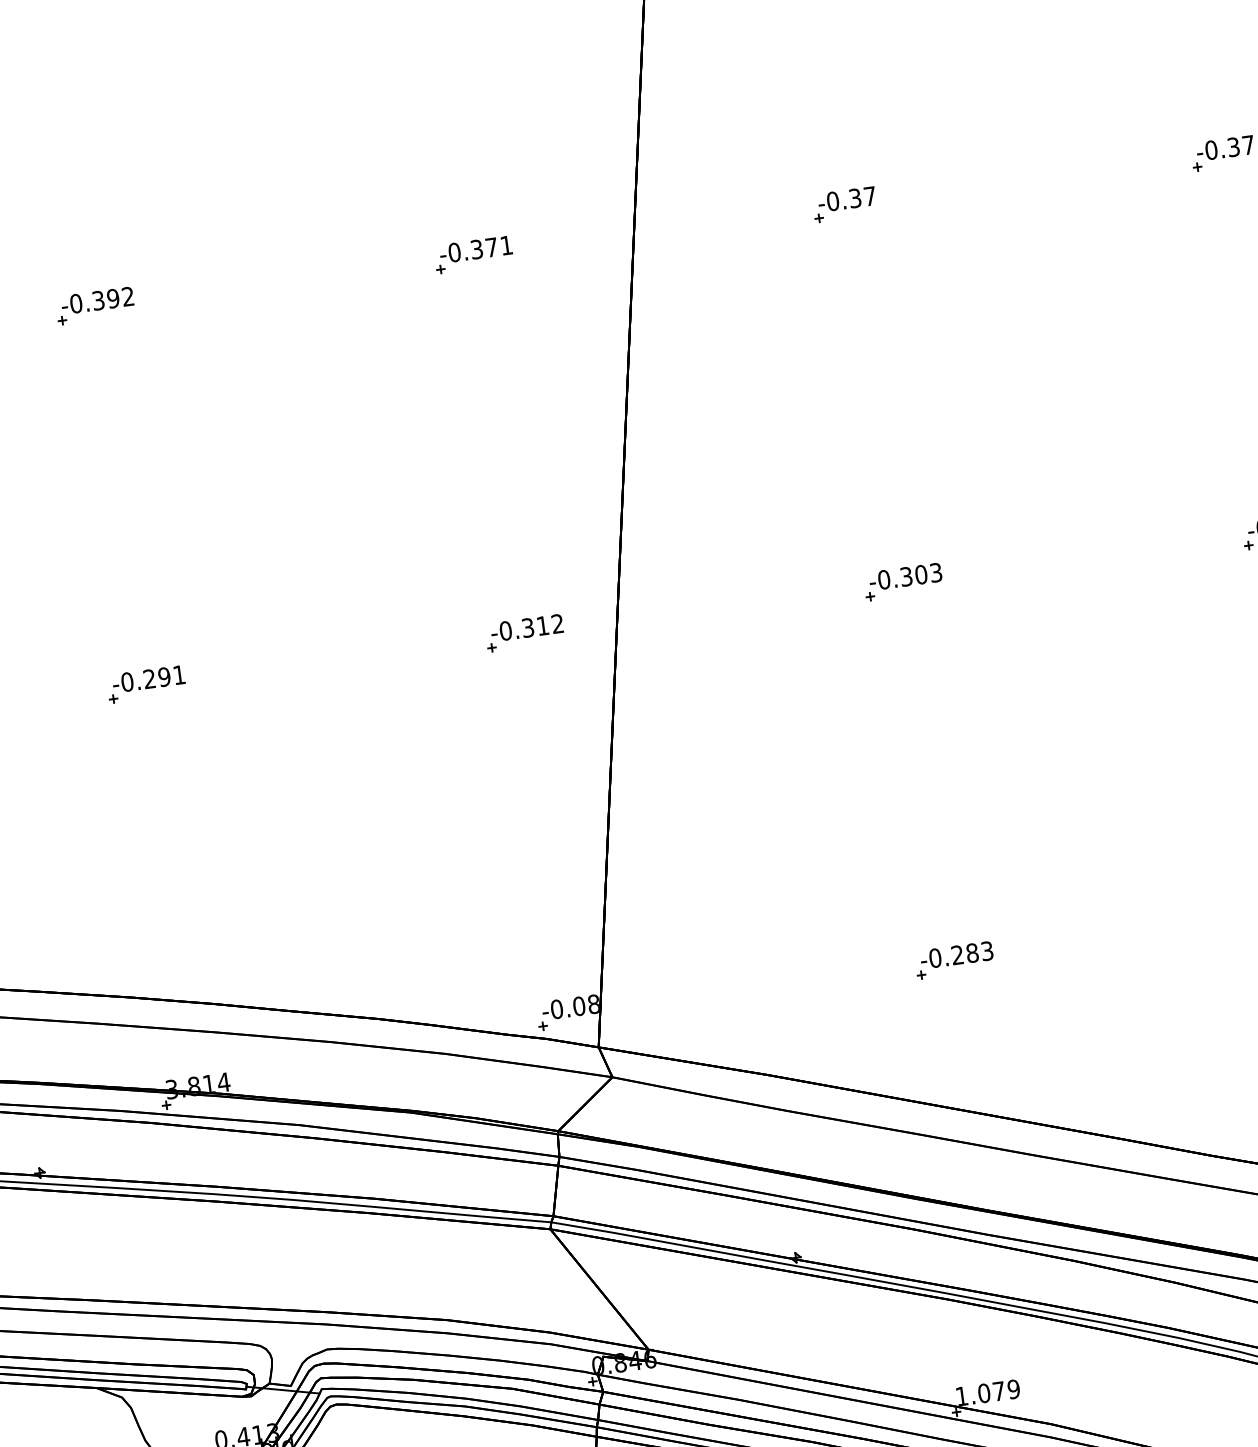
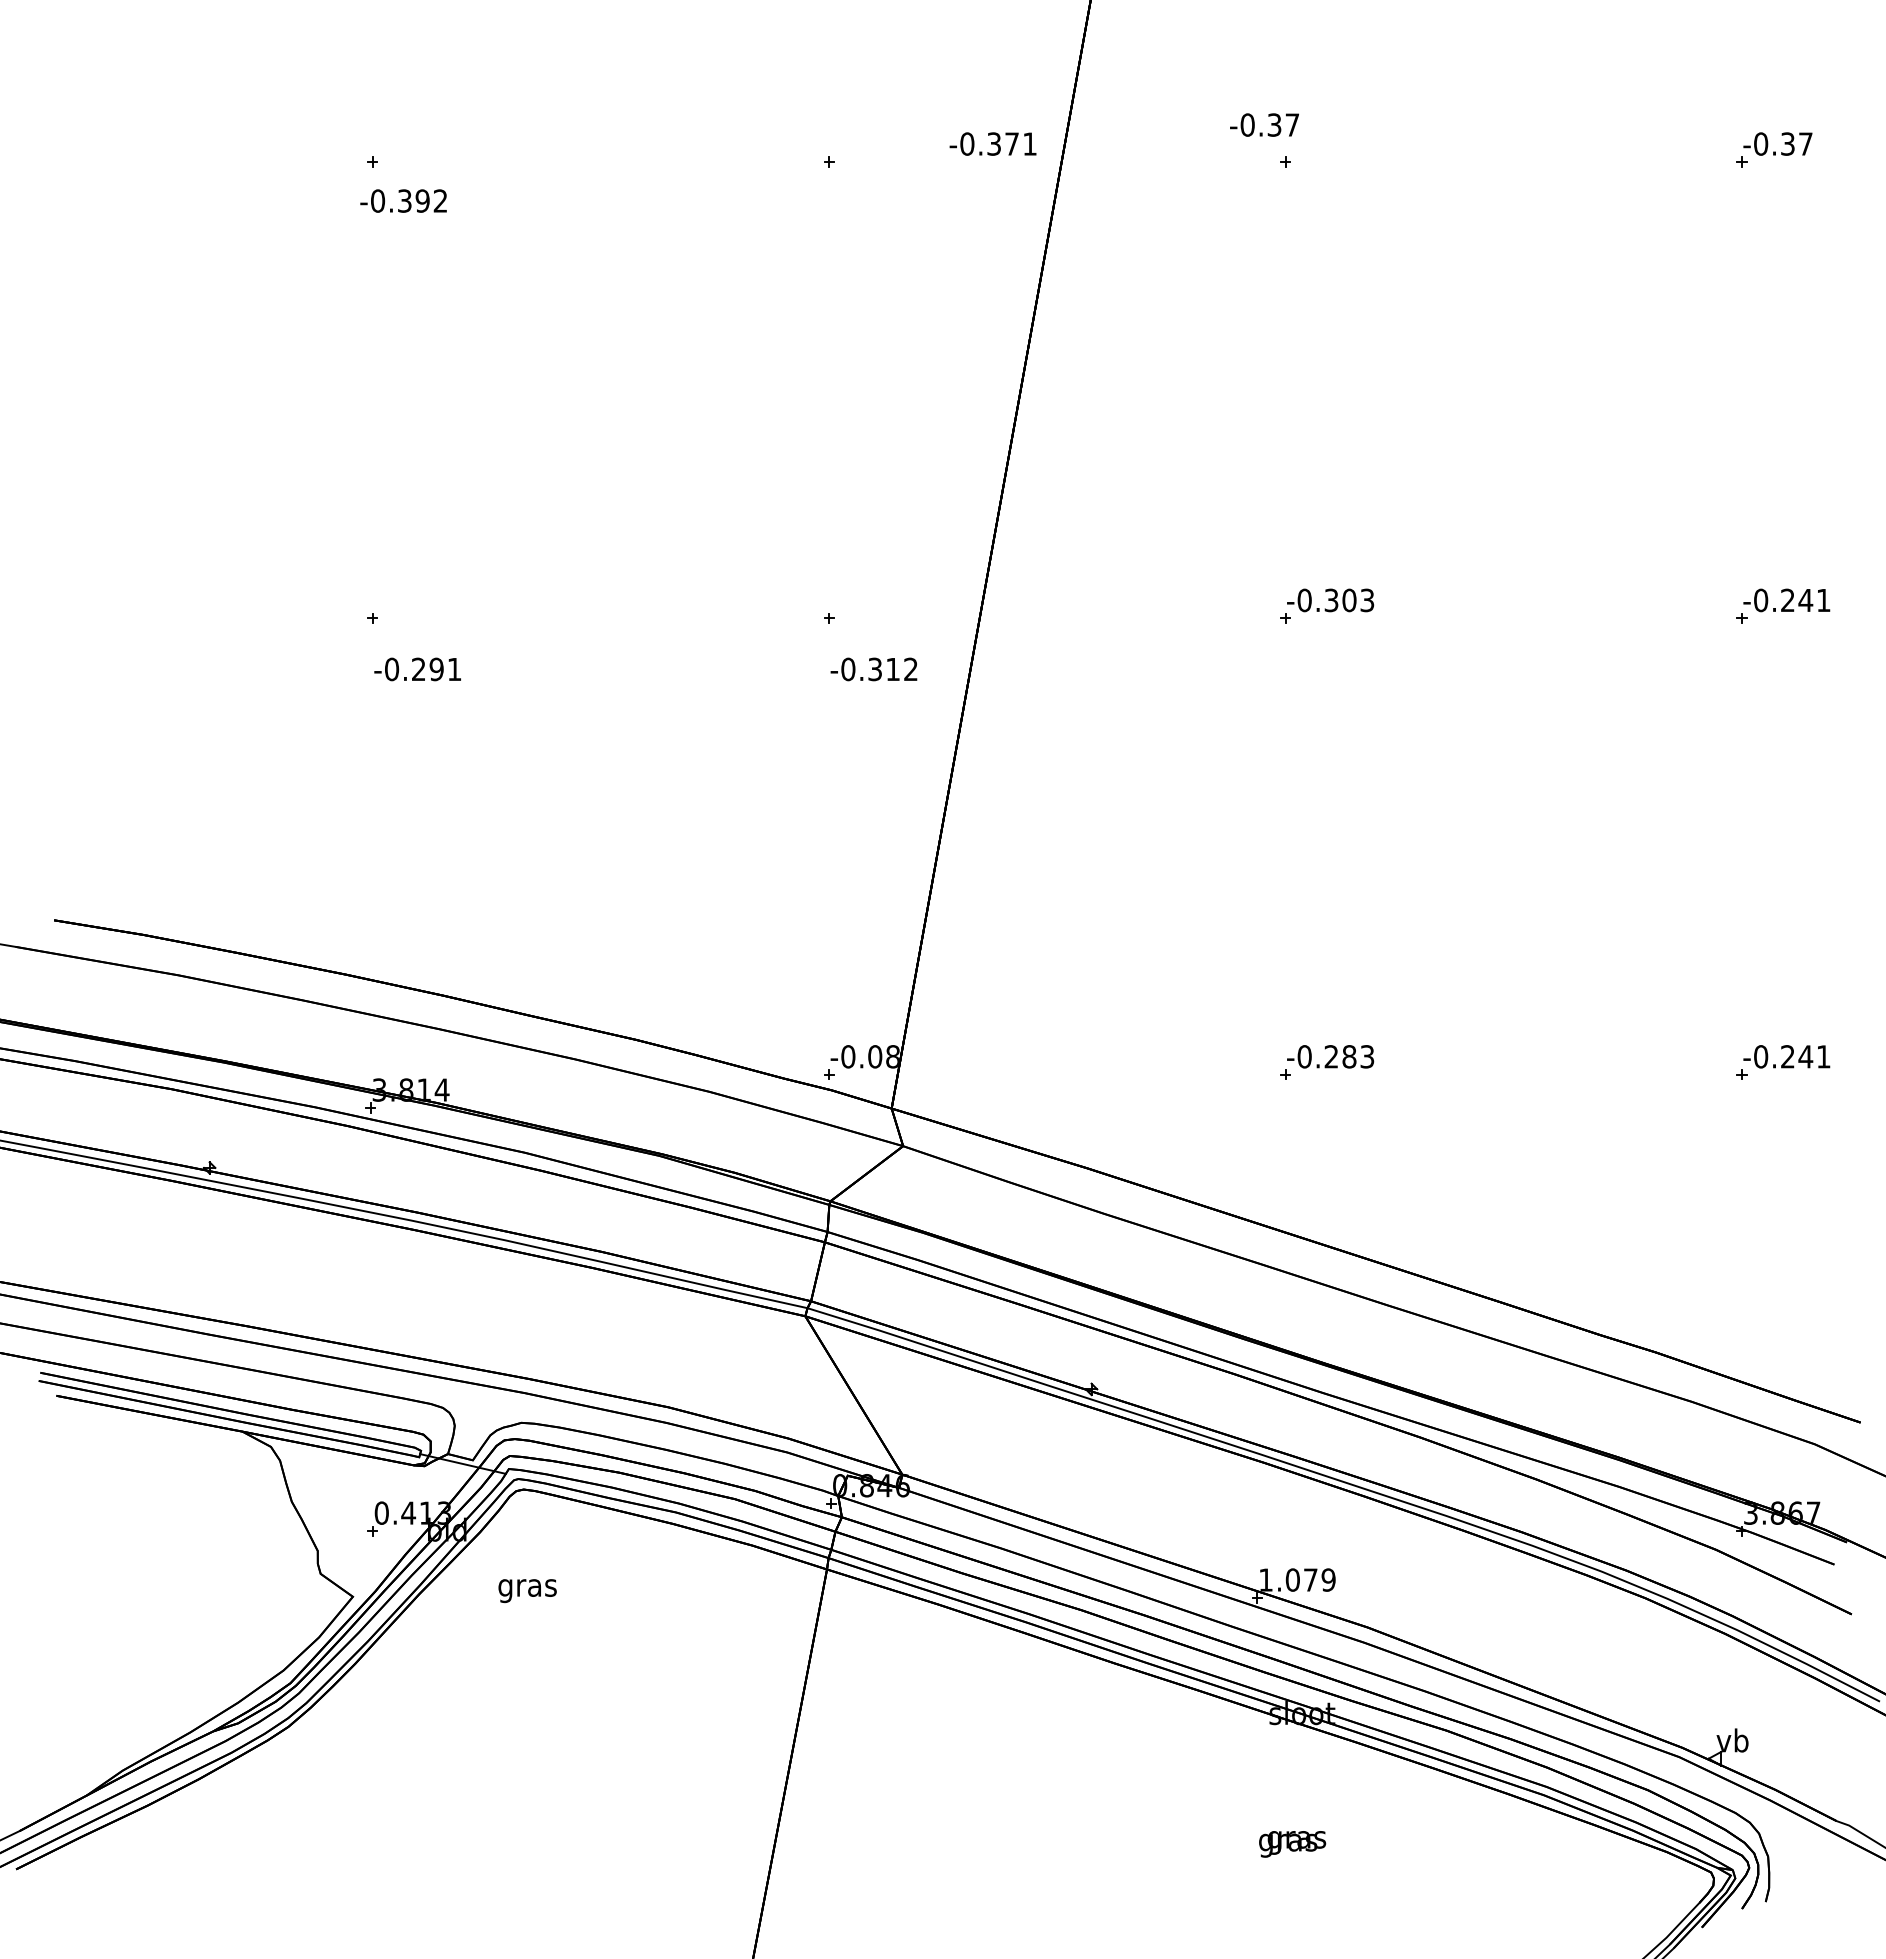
text: (846, 199) -> (1264, 124), moved
text: (475, 249) -> (992, 143), moved
text: (97, 300) -> (403, 200), moved
text: (526, 628) -> (873, 669), moved
text: (148, 679) -> (417, 669), moved

